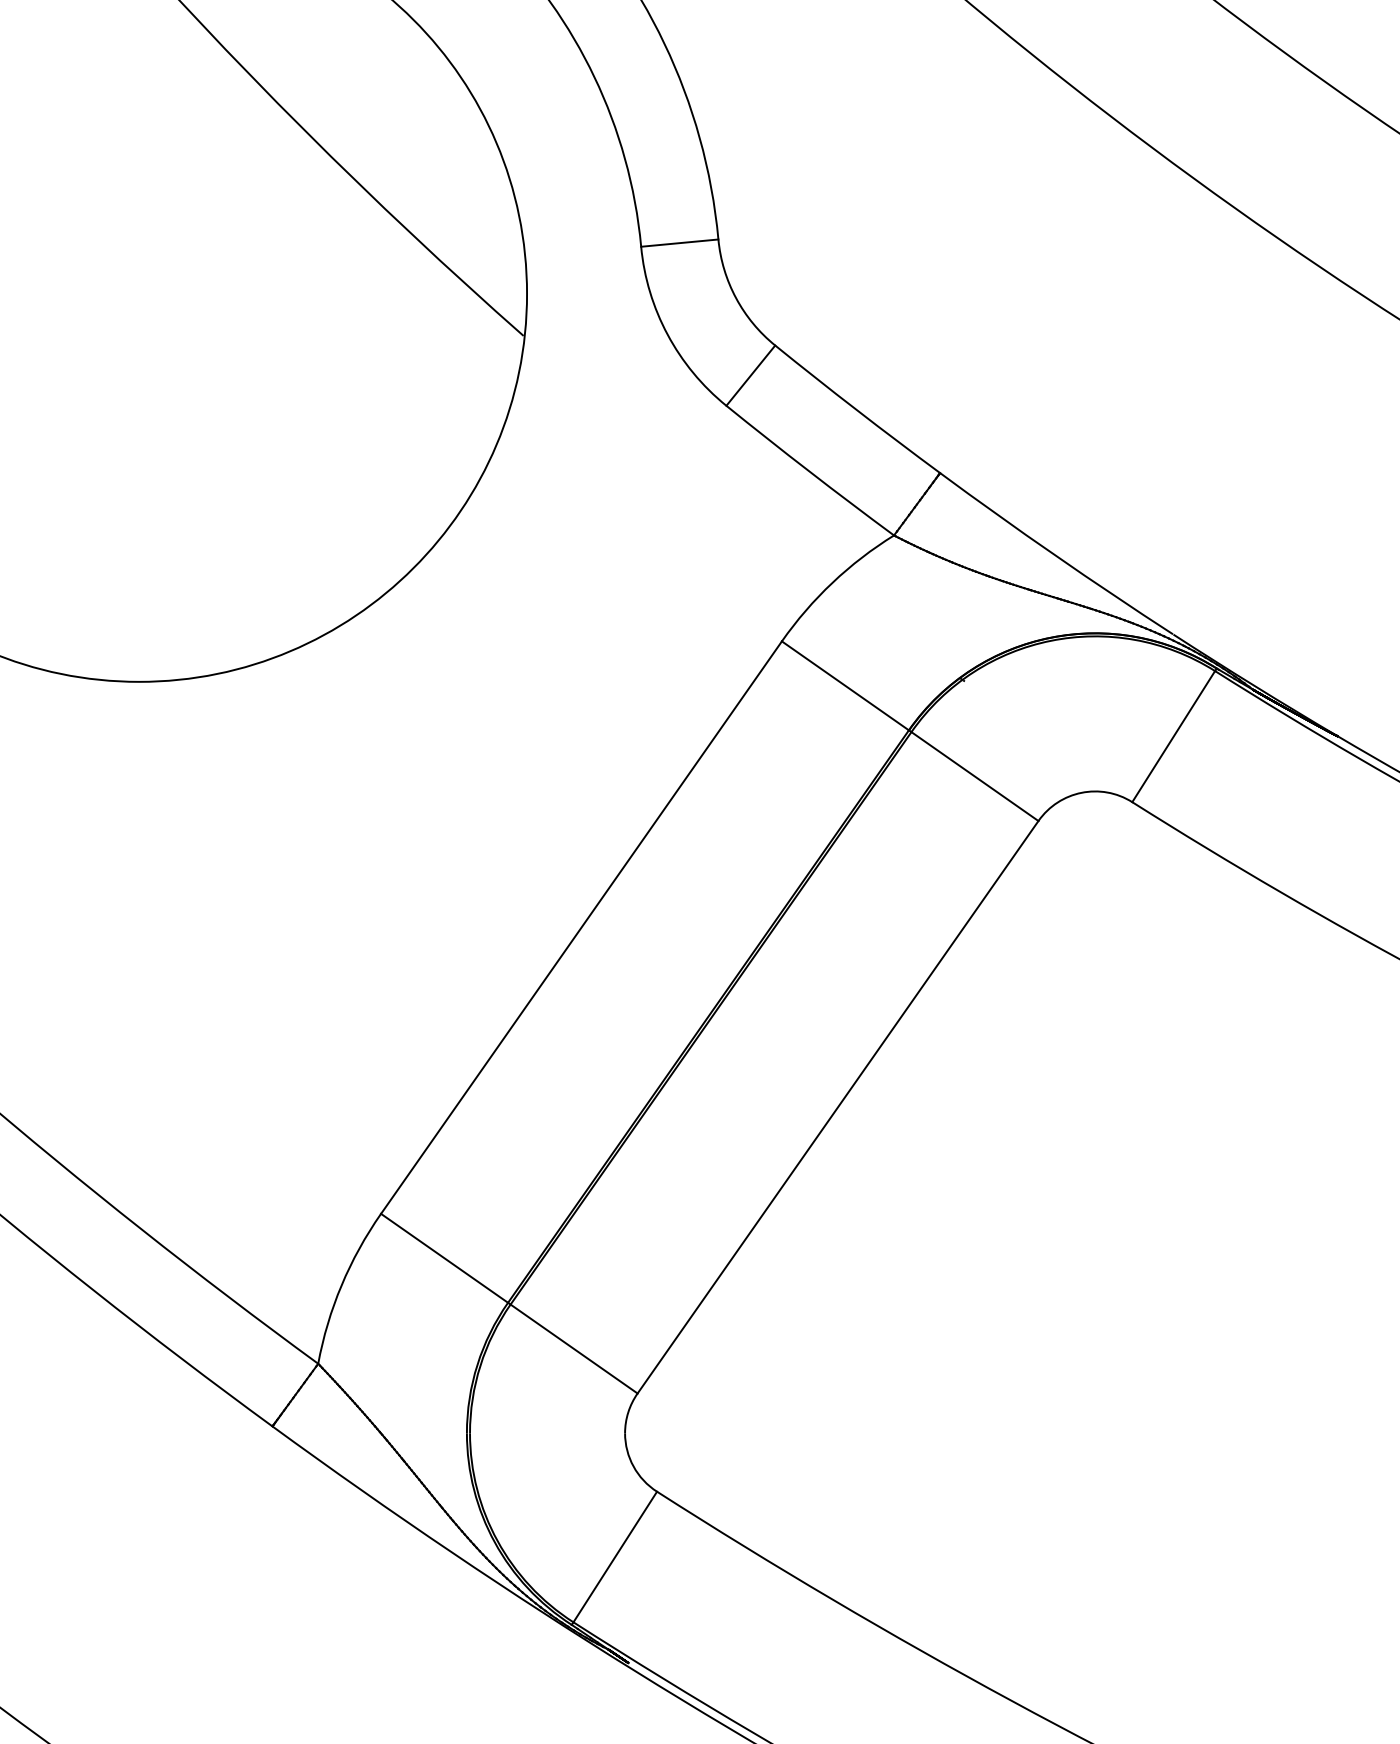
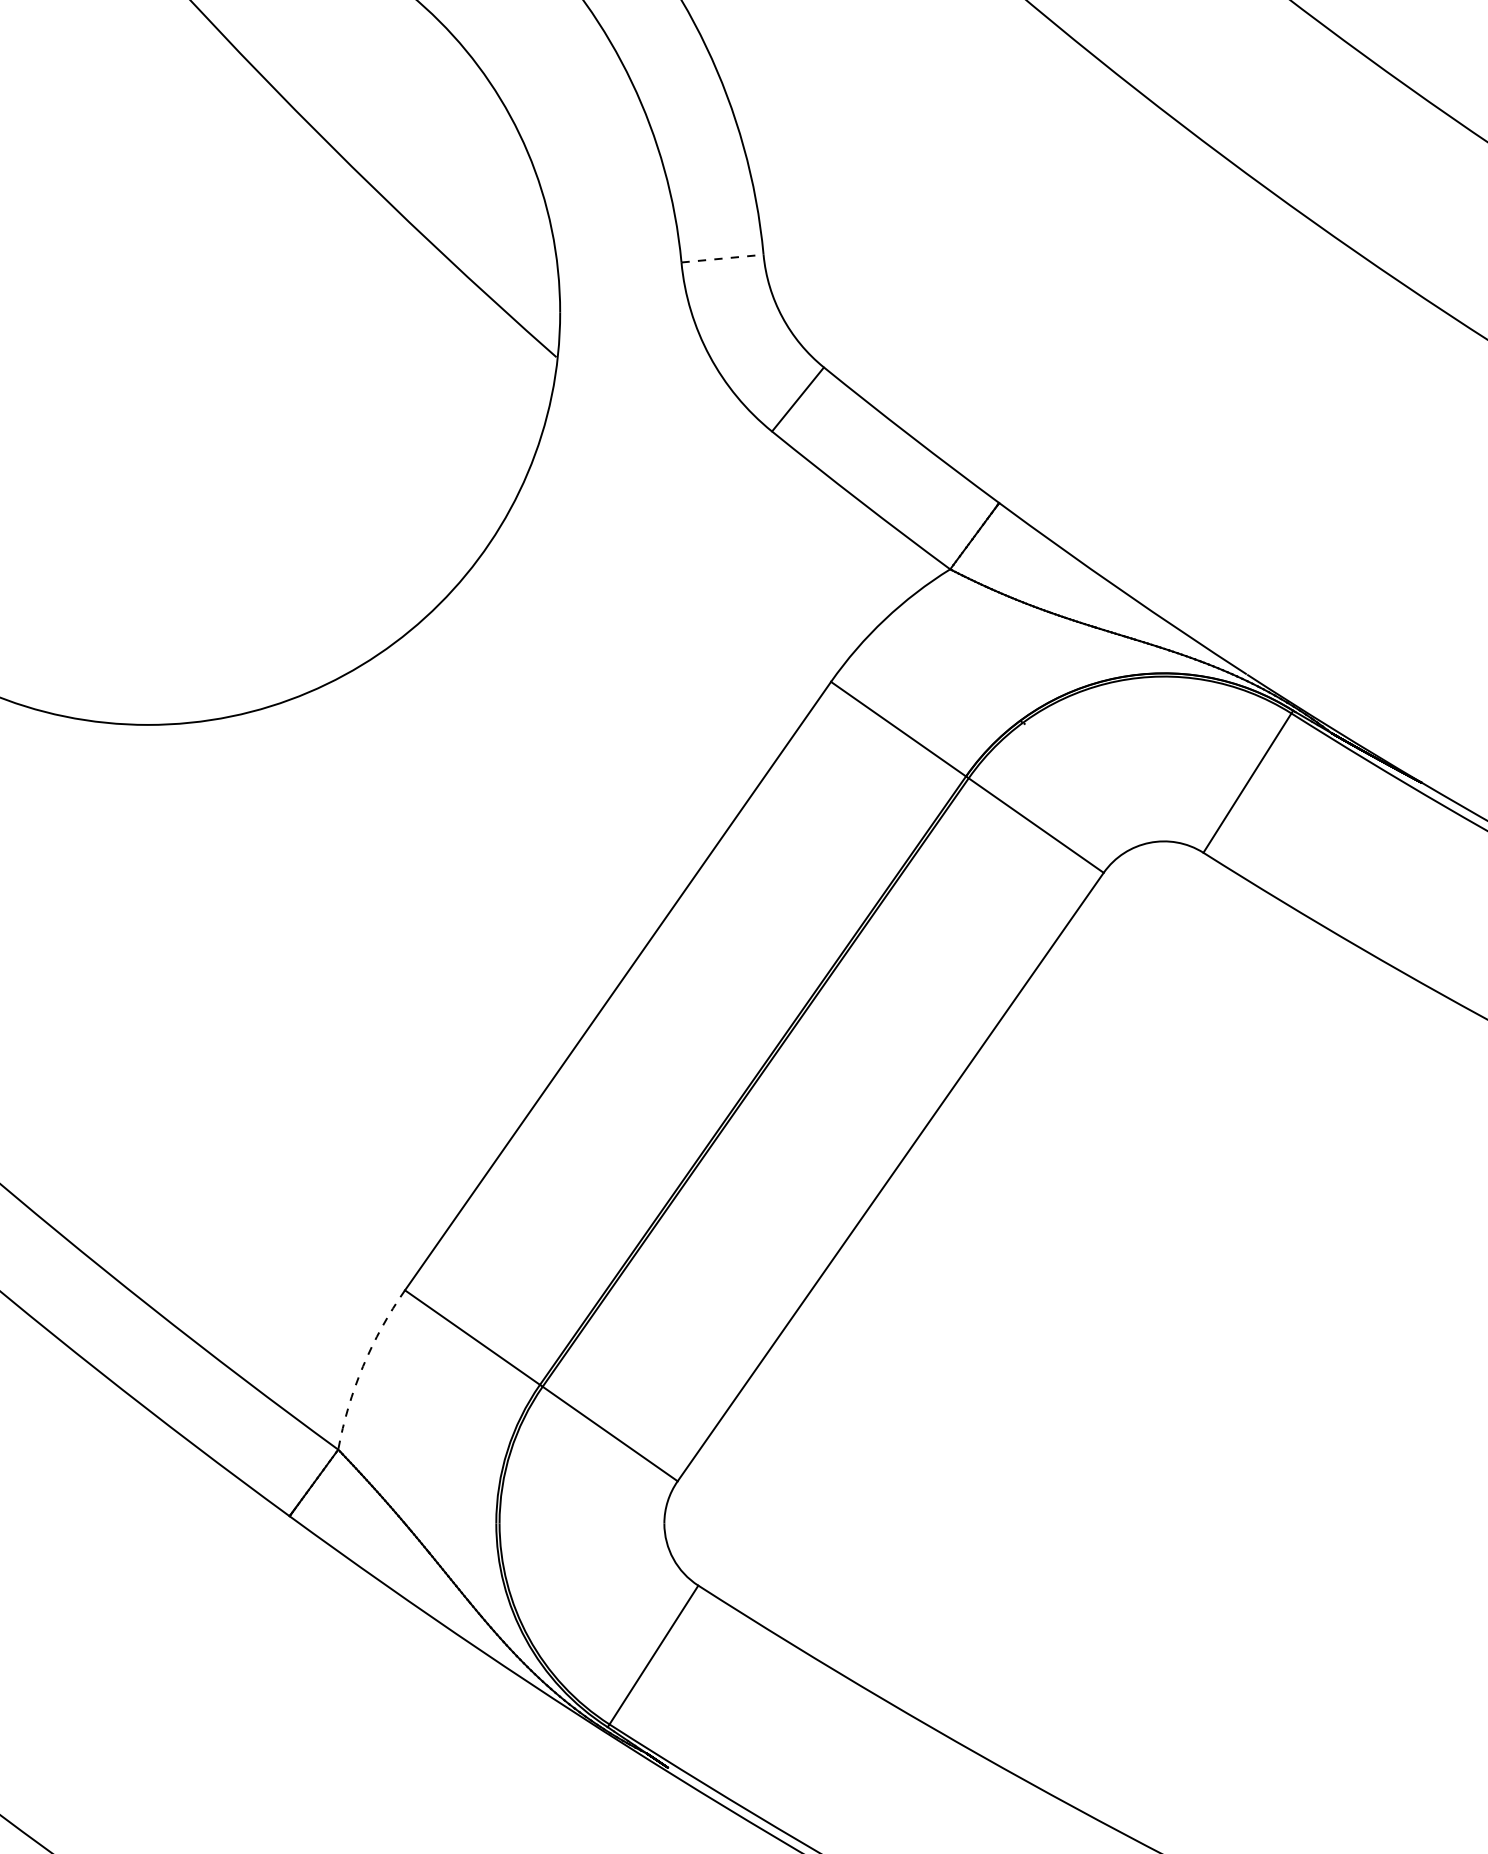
line: (680, 243) -> (723, 258), solid -> dashed
arc: (341, 1285) -> (363, 1366), solid -> dashed

